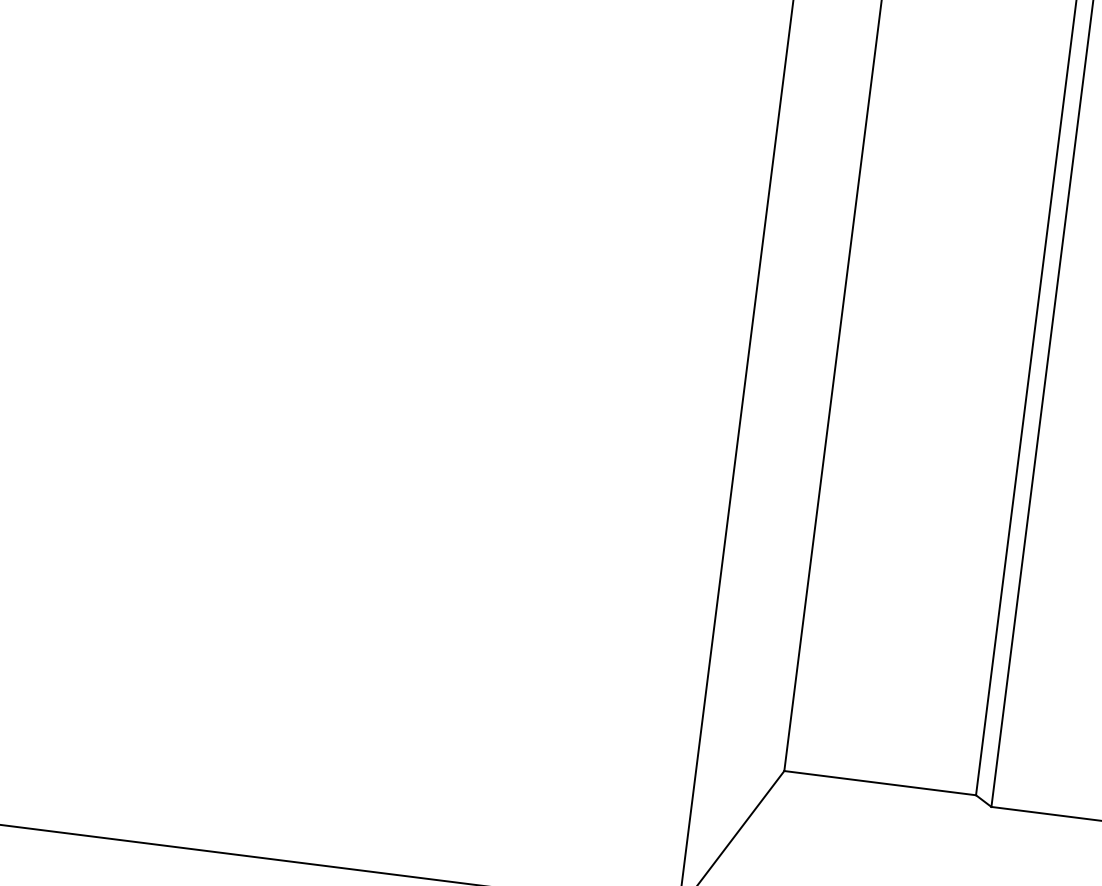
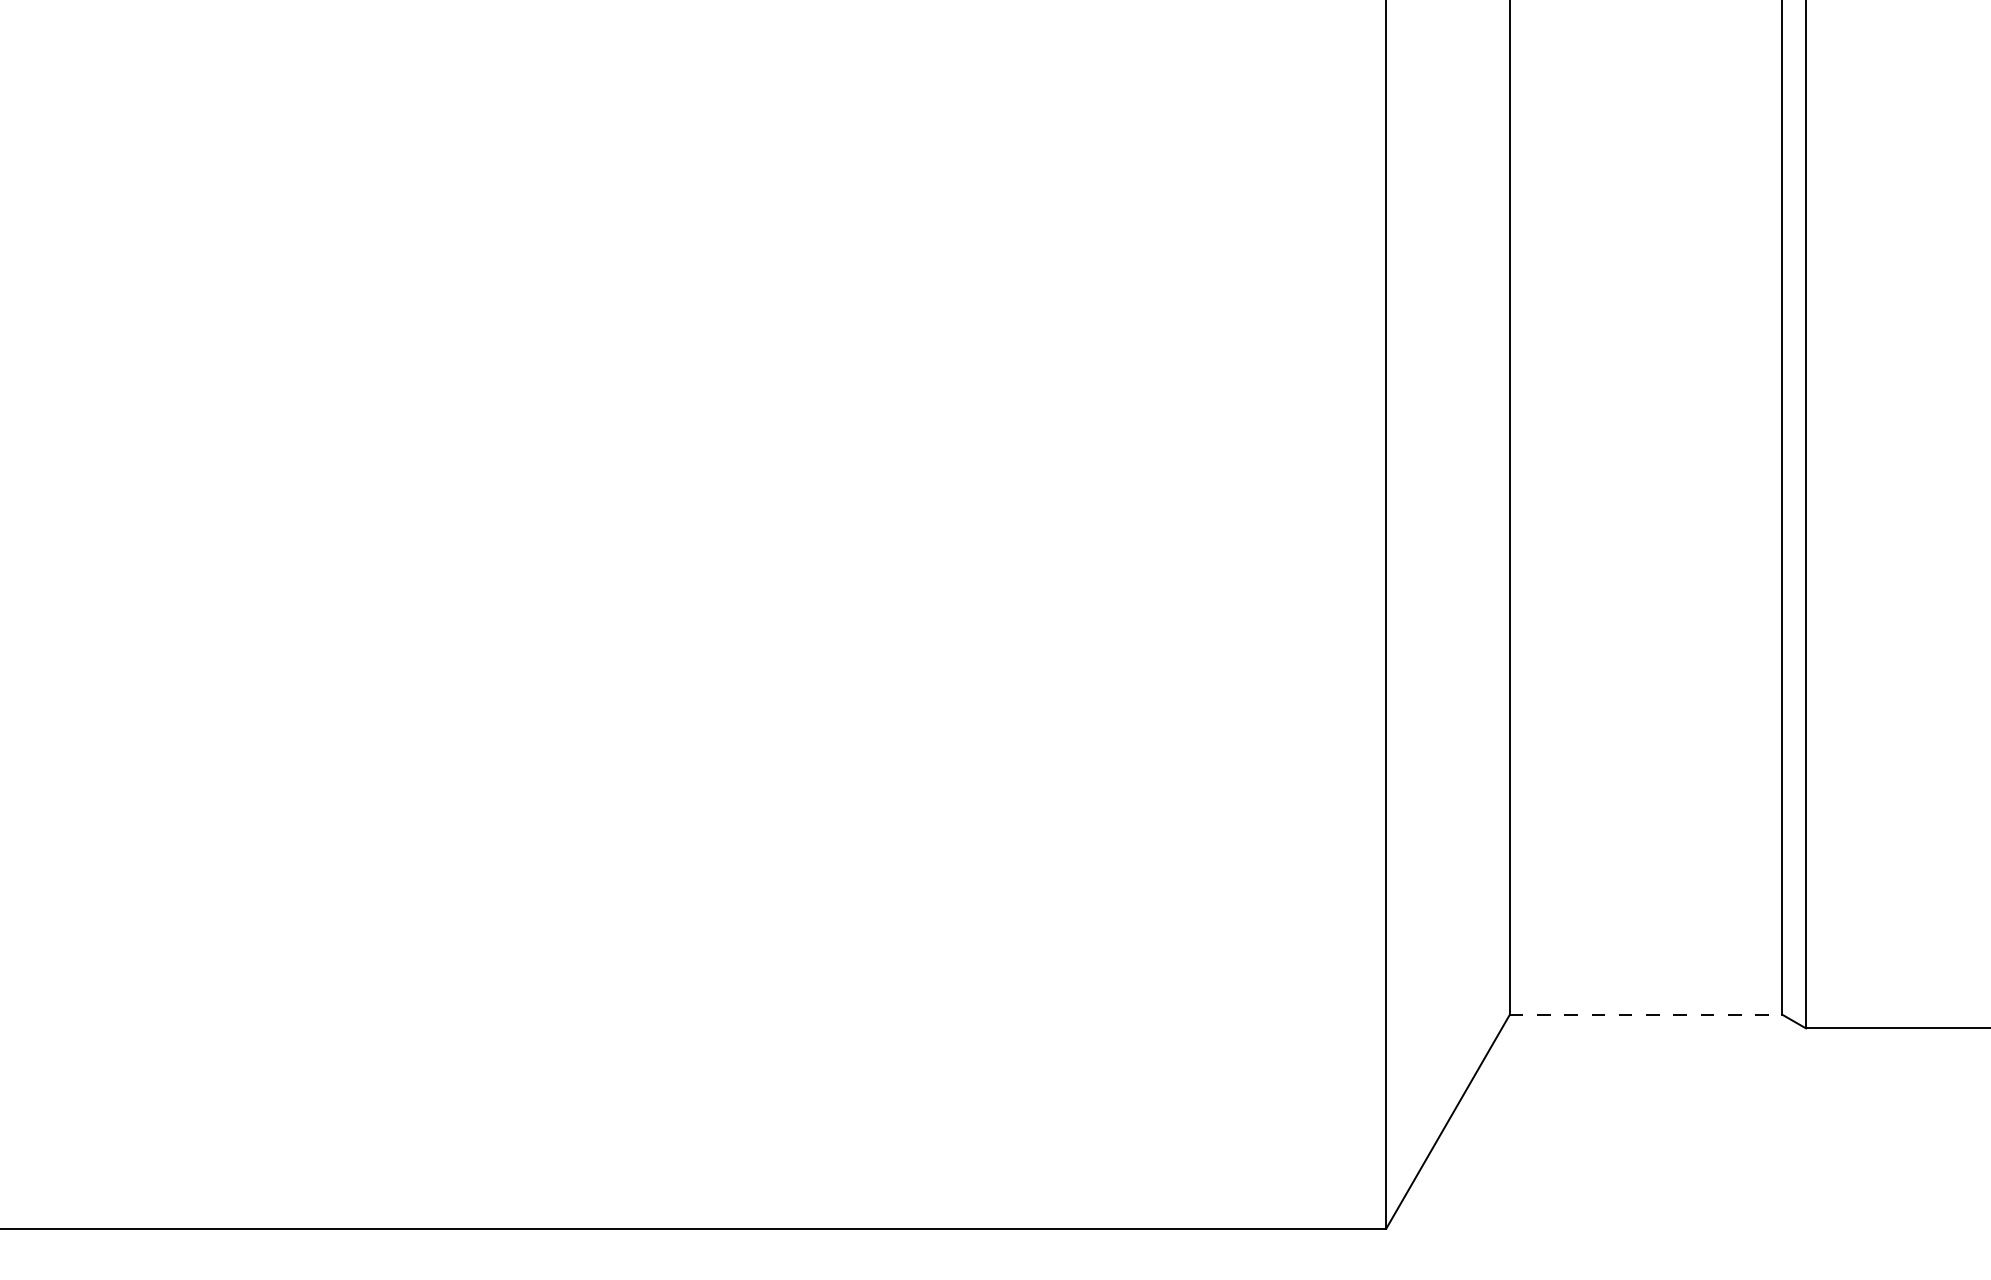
line: (880, 782) -> (1646, 1014), solid -> dashed

